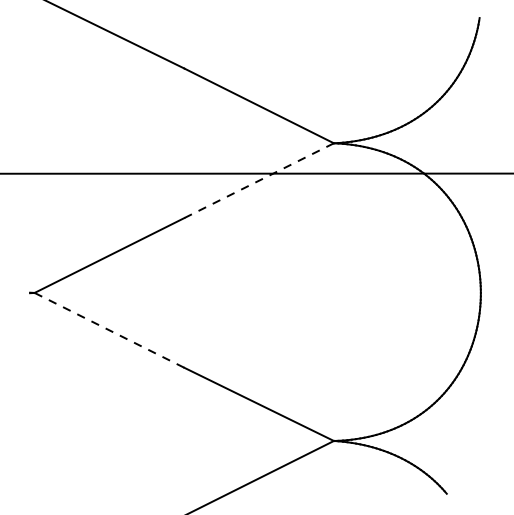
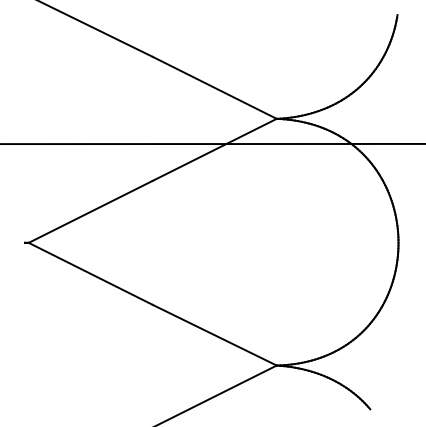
line: (258, 181) -> (214, 150), dashed -> solid
line: (110, 331) -> (91, 274), dashed -> solid

